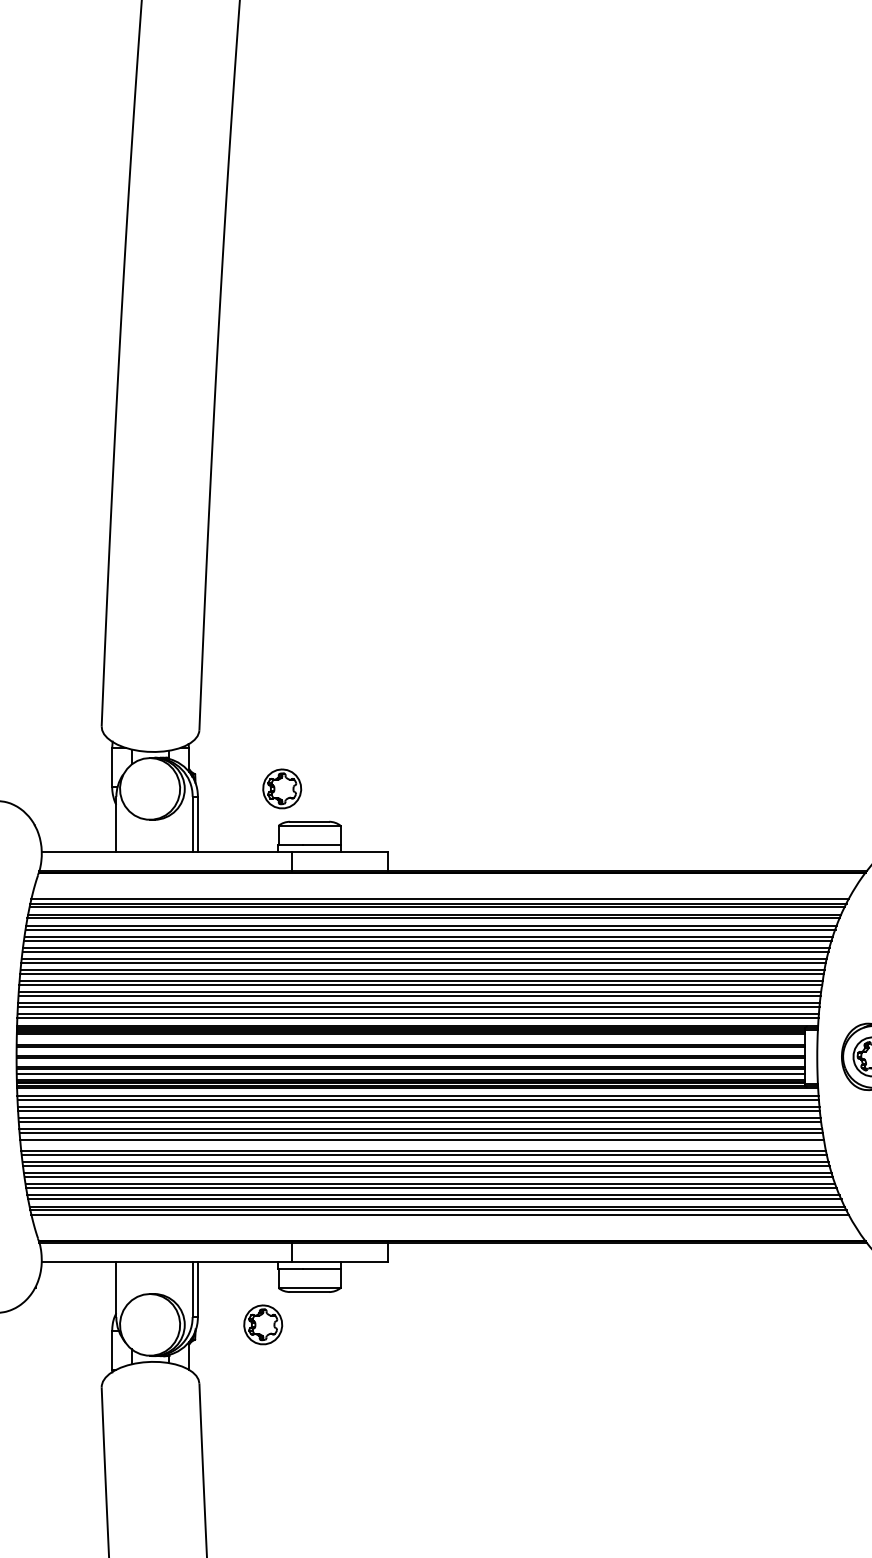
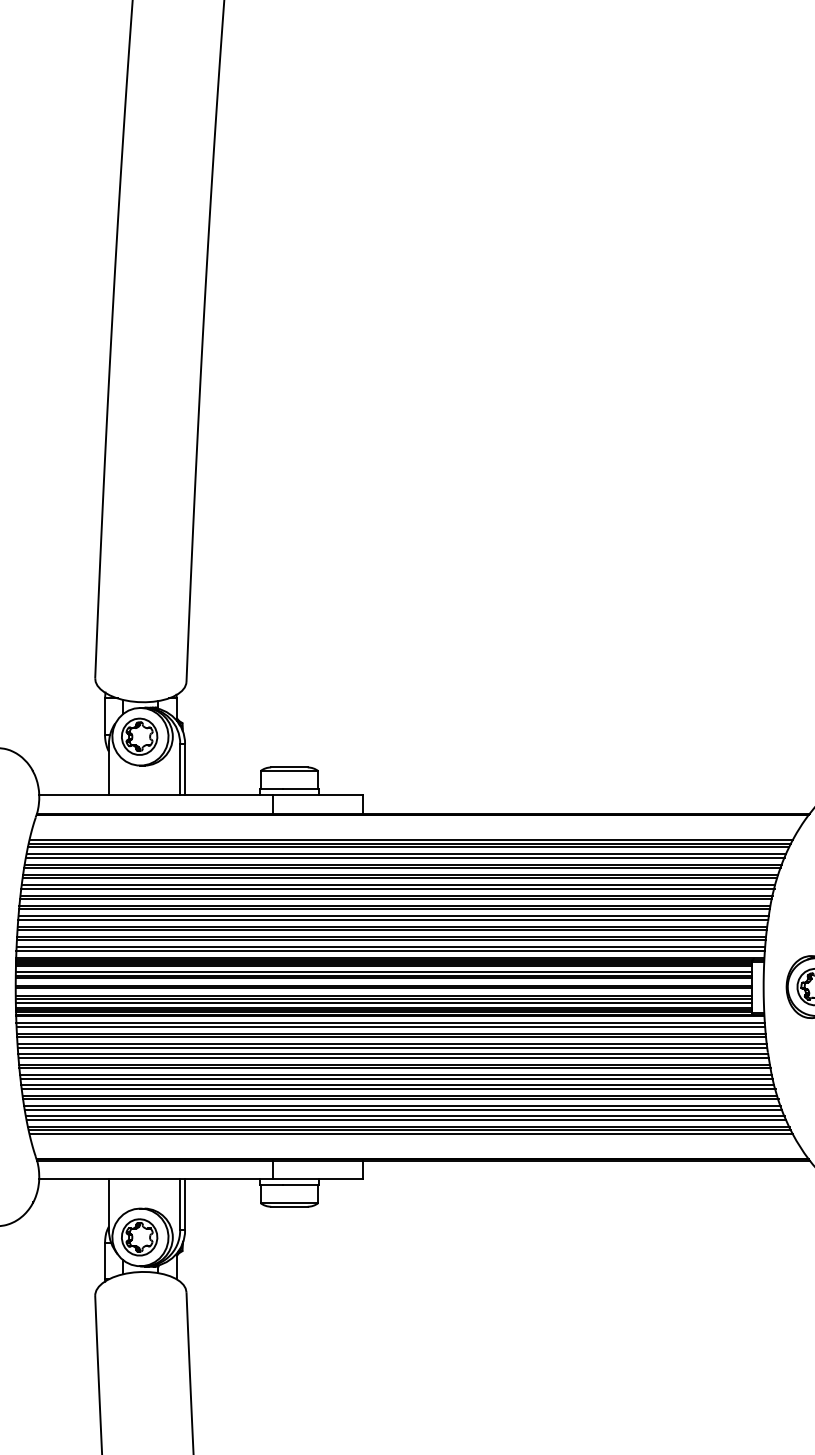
part: (282, 788) -> (139, 736), moved
line: (410, 1040) -> (383, 971), added
line: (422, 1143) -> (394, 1067), added
part: (263, 1324) -> (139, 1237), moved

